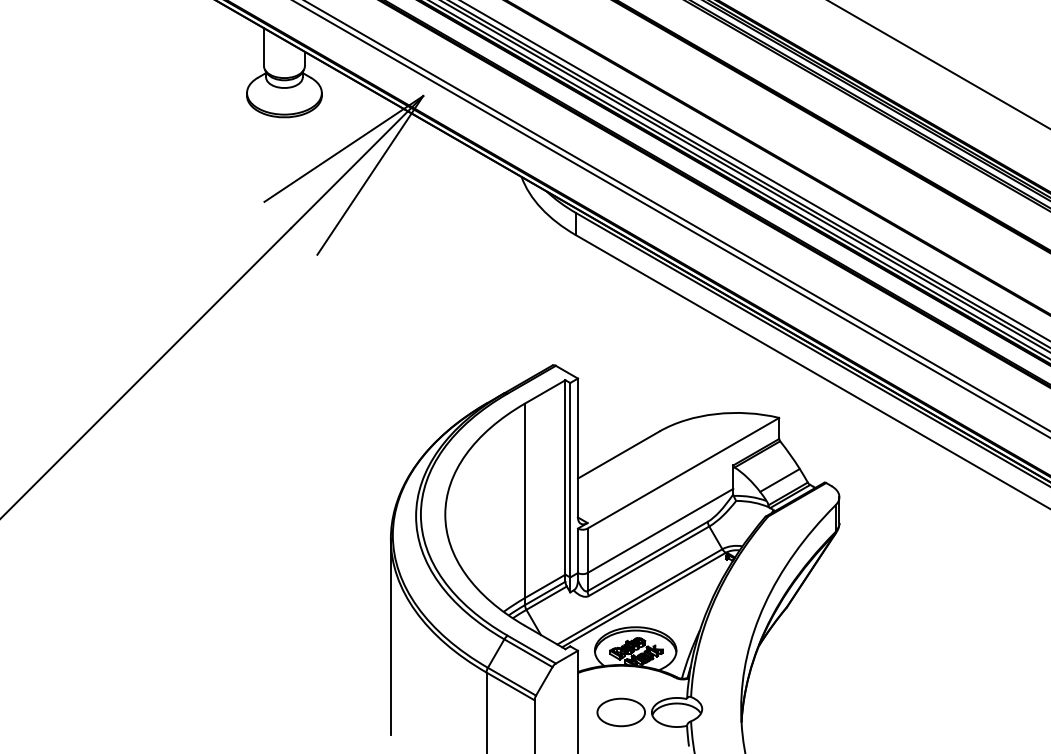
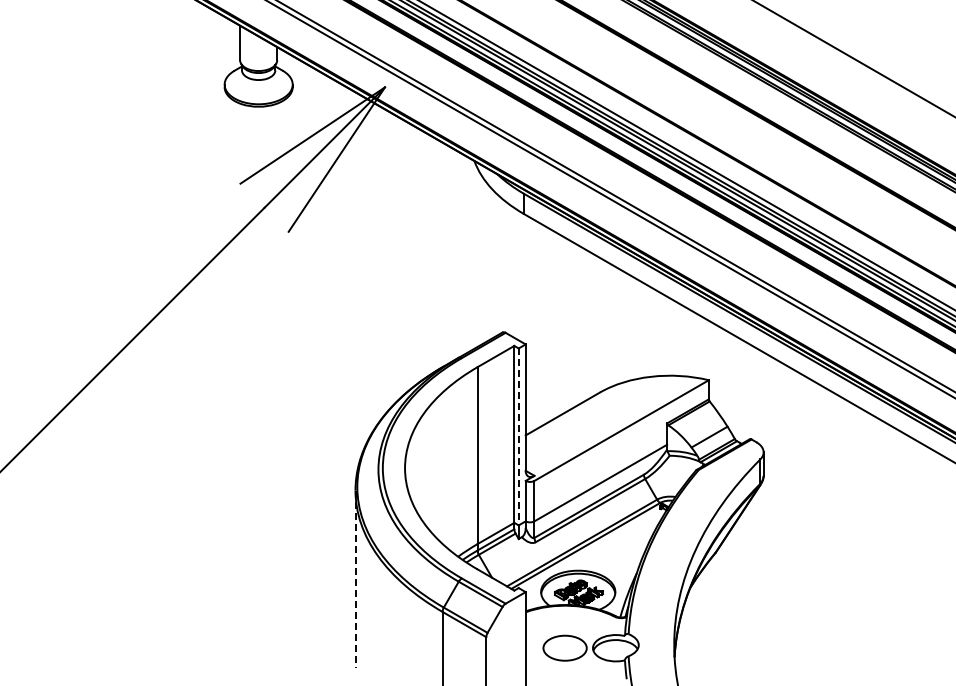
line: (570, 480) -> (518, 437), solid -> dashed
line: (390, 636) -> (355, 579), solid -> dashed

